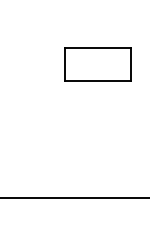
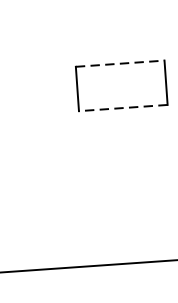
line: (98, 48) -> (121, 64), solid -> dashed
line: (97, 81) -> (122, 108), solid -> dashed

